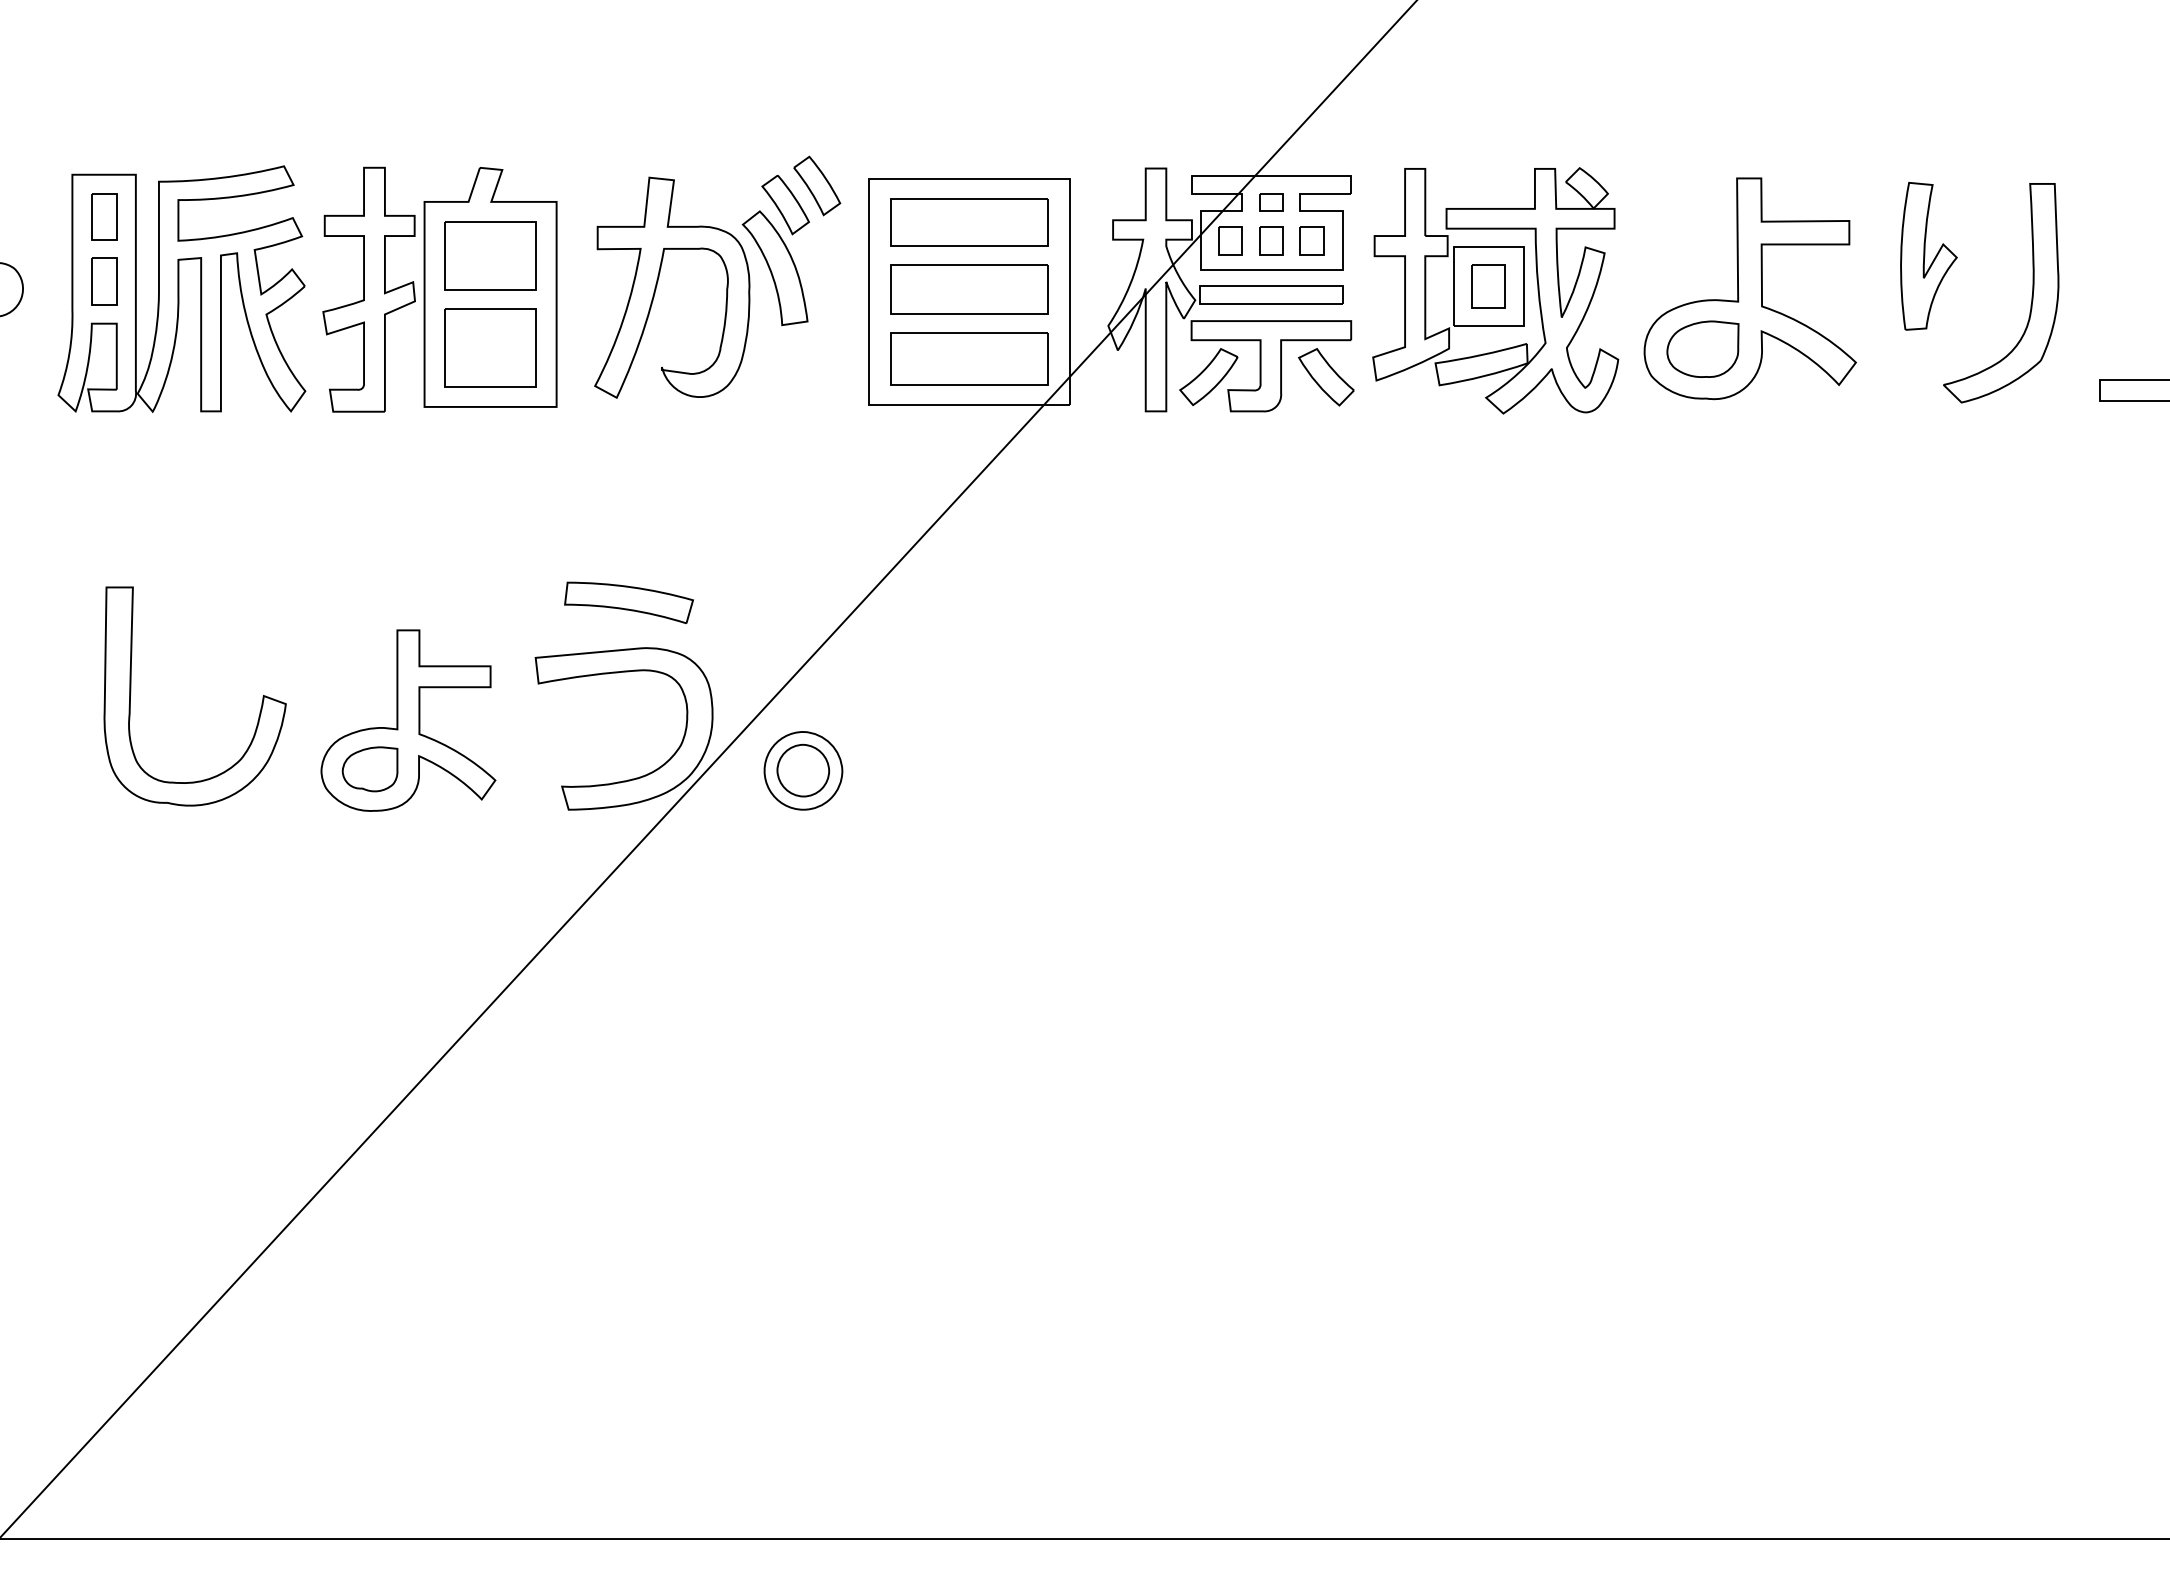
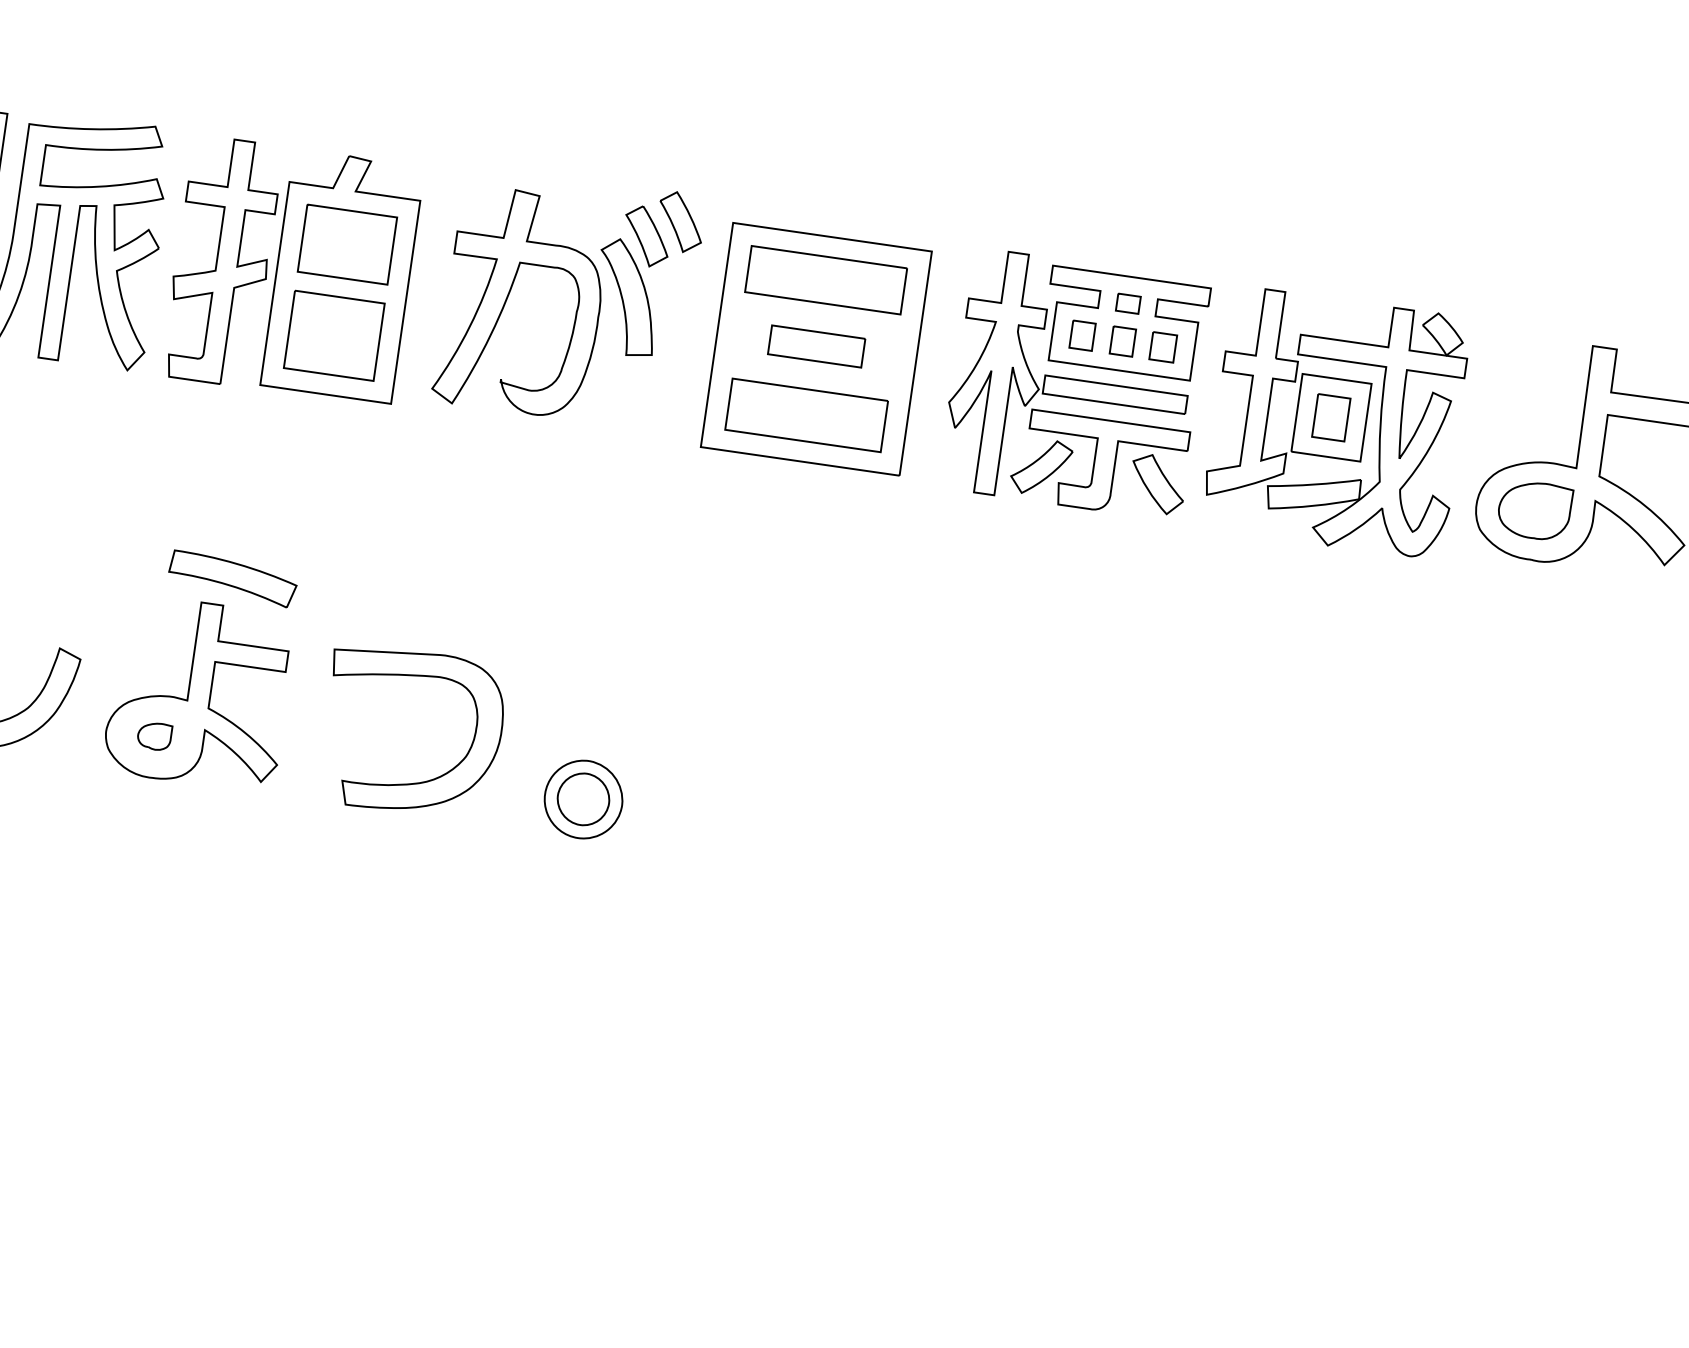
part: (969, 289) -> (816, 346), size x0.6
part: (628, 602) -> (232, 578), moved
part: (369, 769) -> (154, 736), size x0.6

